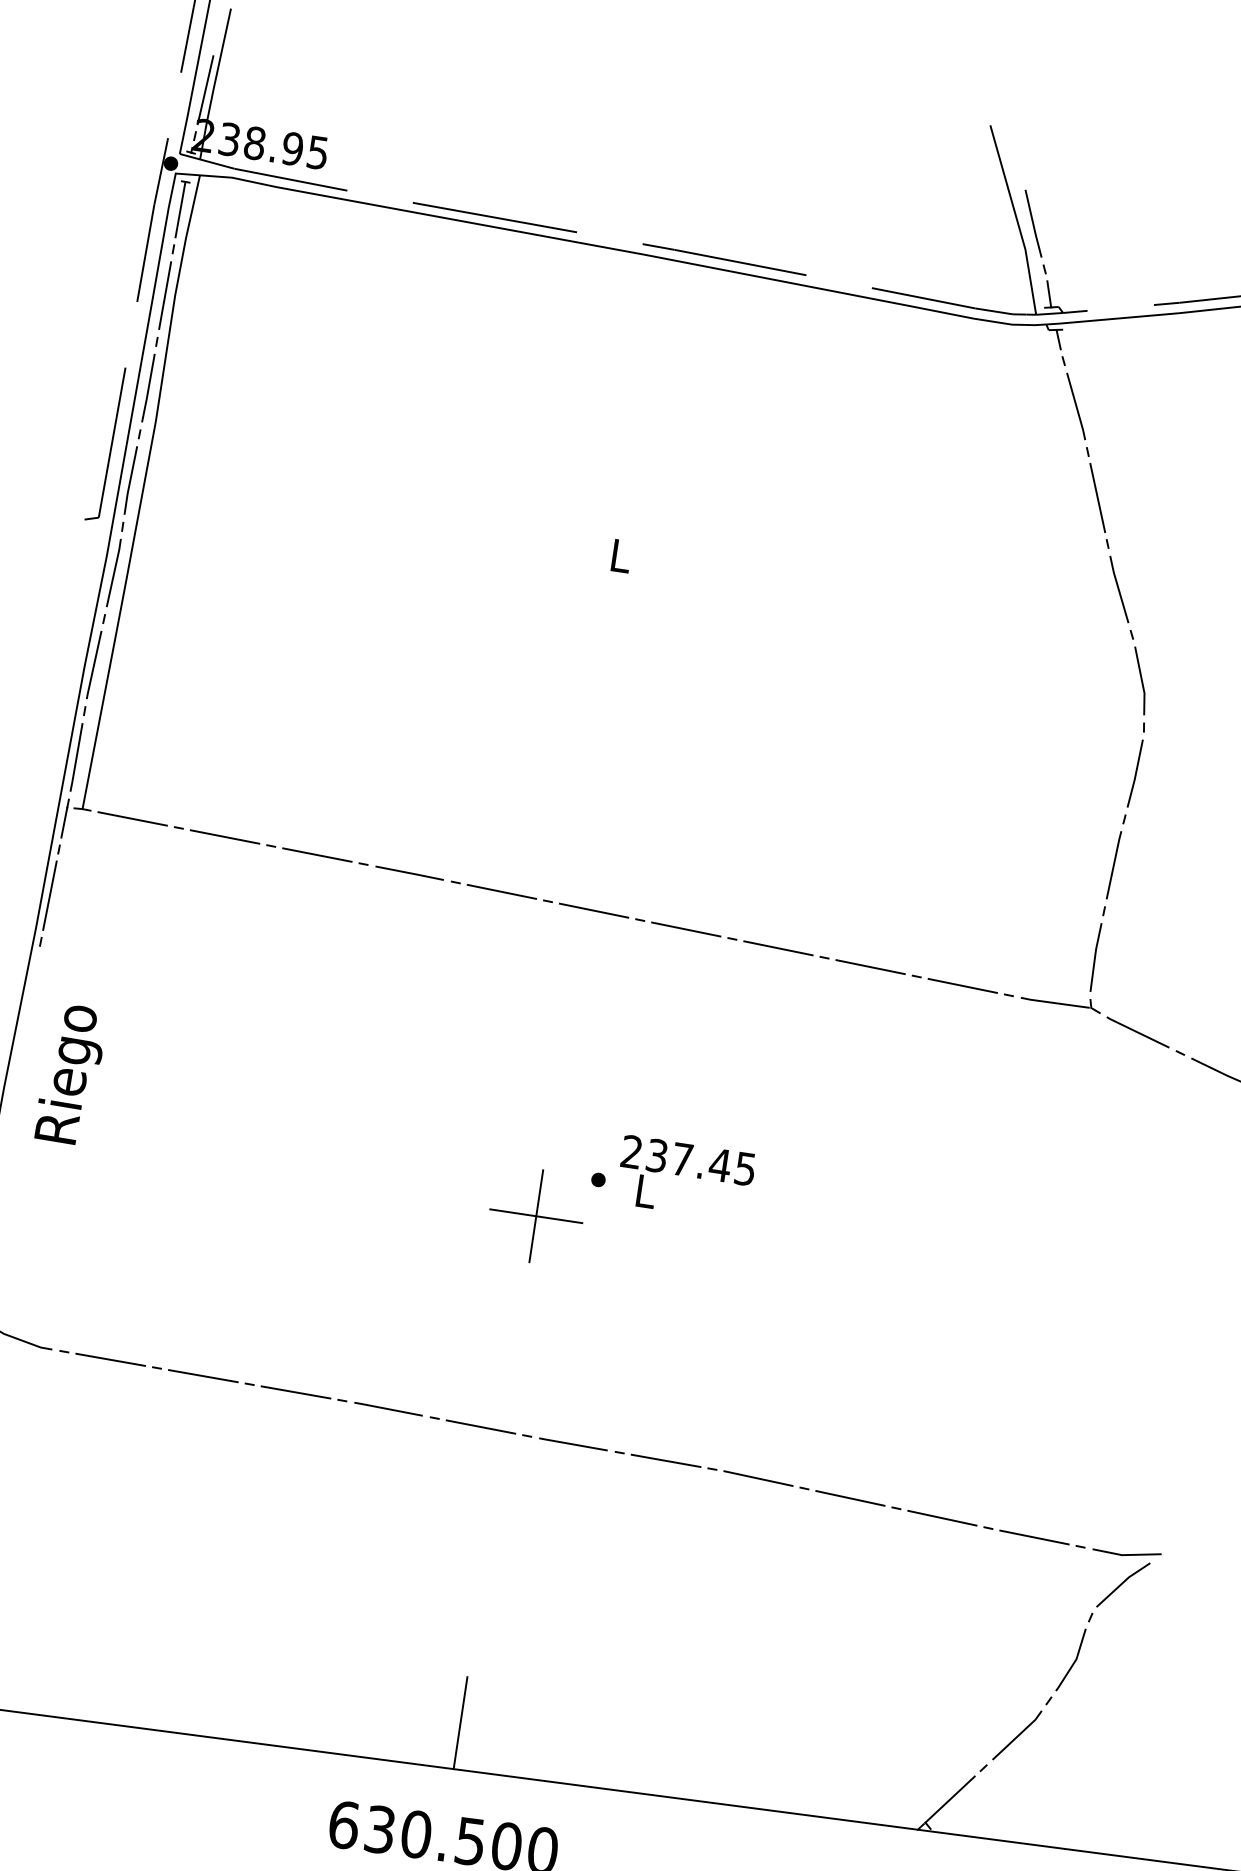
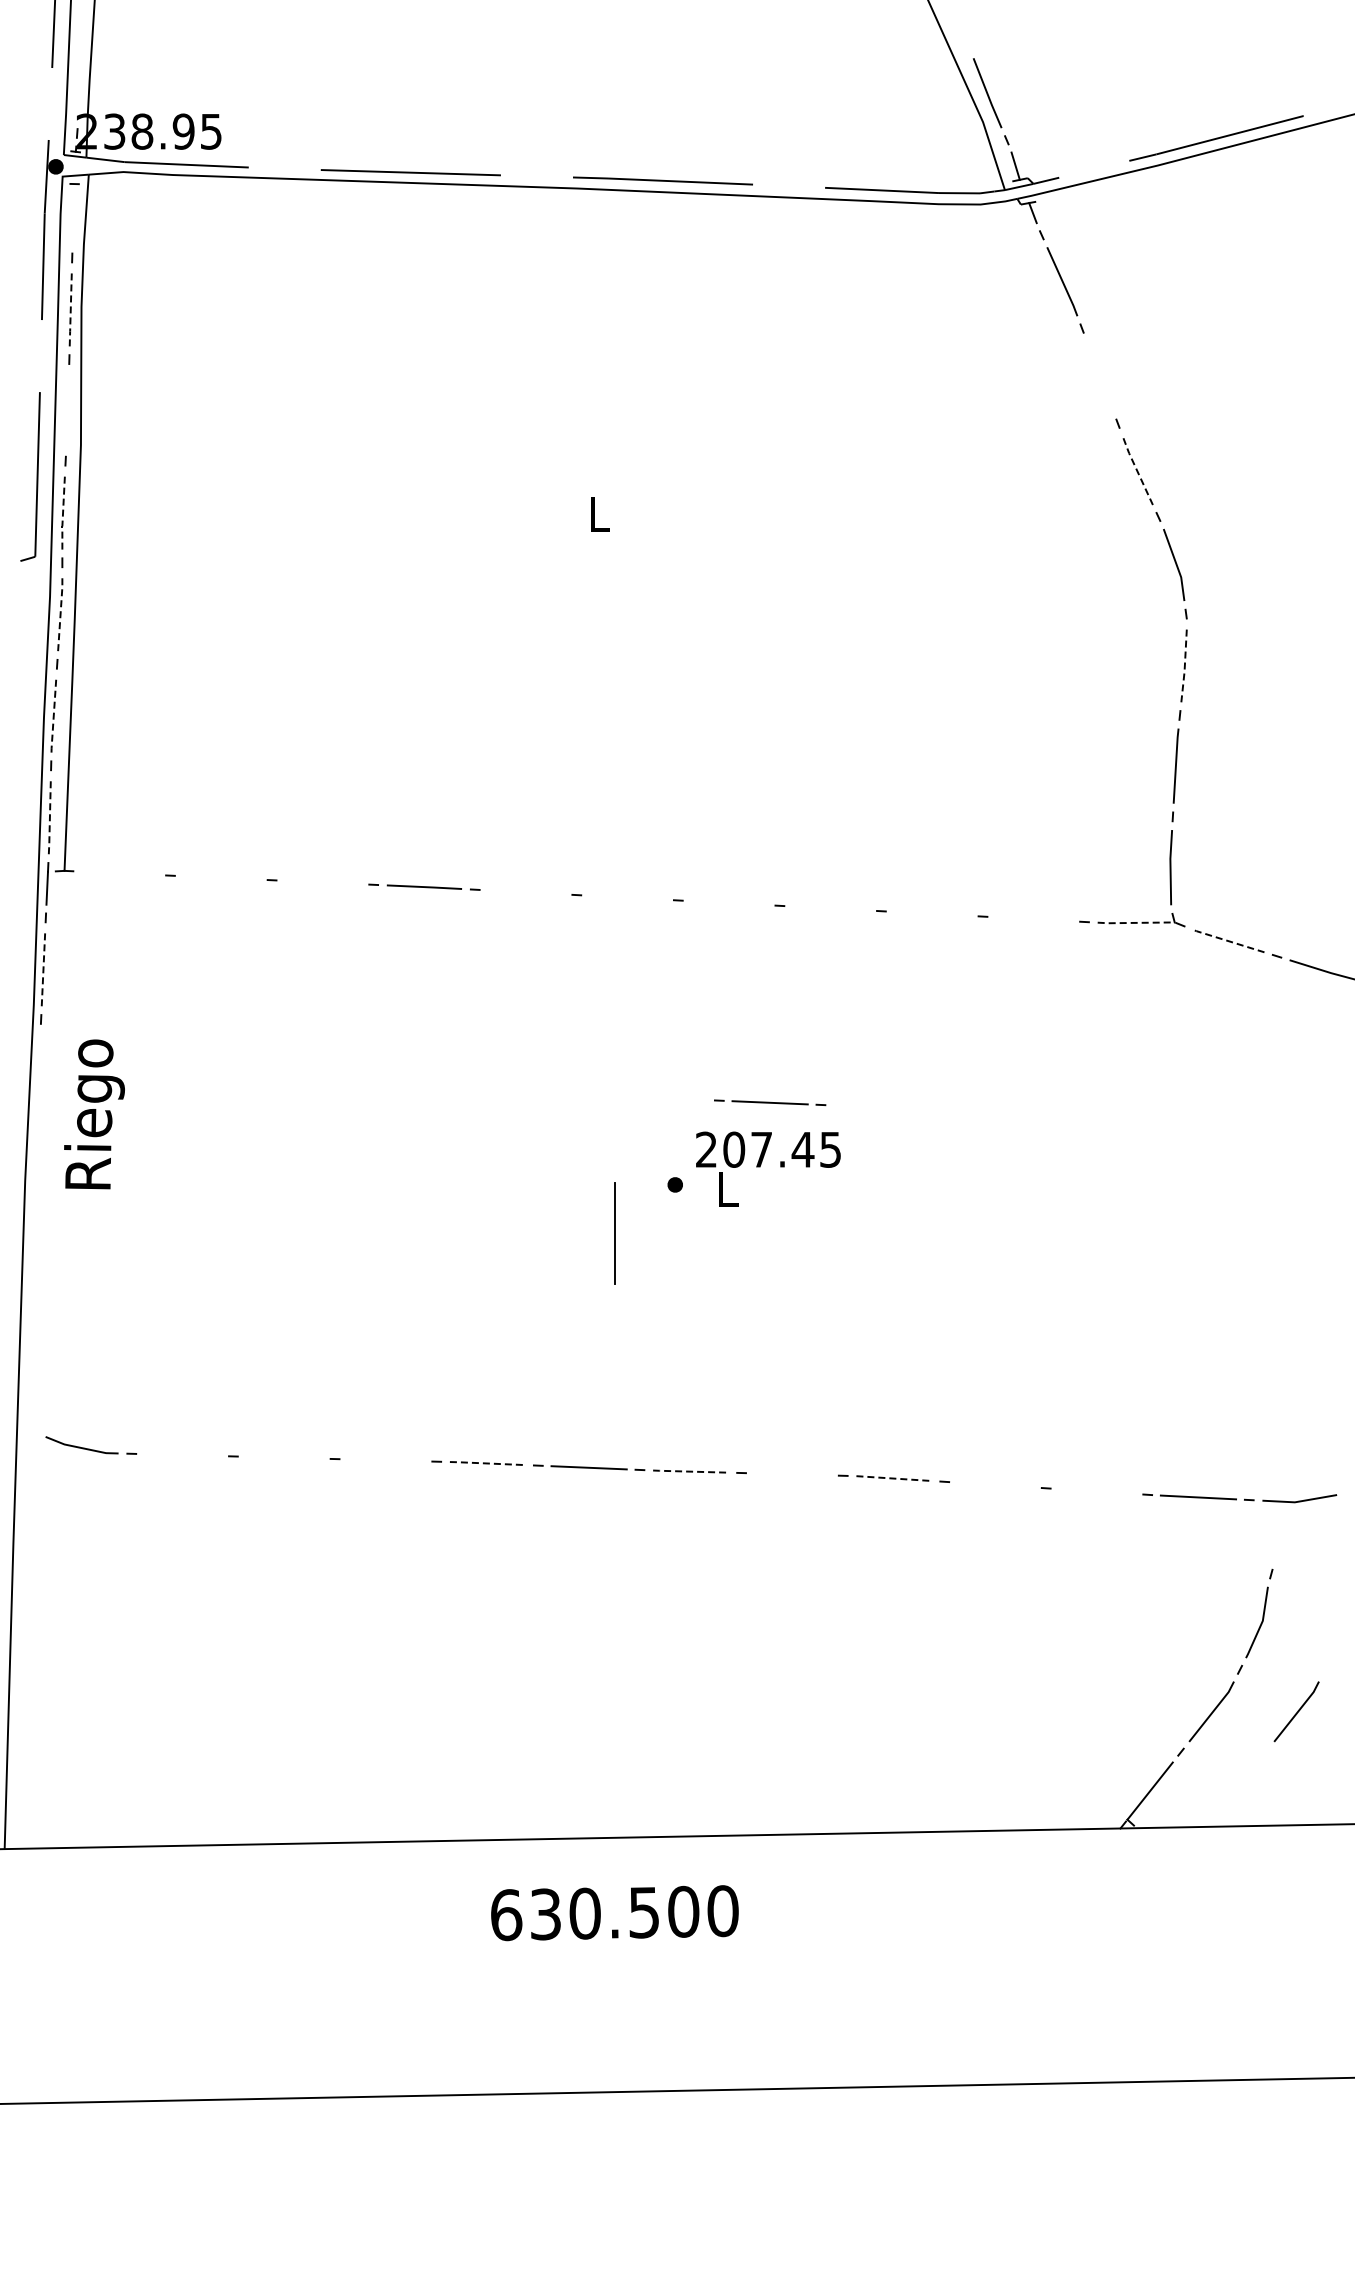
line: (205, 90) -> (81, 82), removed
line: (180, 209) -> (73, 214), removed
line: (164, 295) -> (70, 308), solid -> dashed
line: (148, 387) -> (67, 409), removed
line: (130, 481) -> (63, 512), solid -> dashed
line: (1097, 497) -> (1099, 375), removed
line: (114, 572) -> (60, 612), solid -> dashed
line: (1118, 588) -> (1136, 469), solid -> dashed
line: (93, 665) -> (53, 715), solid -> dashed
line: (76, 758) -> (49, 817), solid -> dashed
line: (1135, 773) -> (1184, 664), solid -> dashed
line: (132, 819) -> (119, 873), removed
line: (224, 836) -> (220, 877), removed
line: (317, 854) -> (322, 882), removed
line: (501, 891) -> (525, 892), removed
line: (49, 895) -> (43, 968), solid -> dashed
line: (594, 910) -> (627, 897), removed
line: (685, 929) -> (728, 903), removed
line: (778, 948) -> (830, 908), removed
line: (870, 966) -> (931, 913), removed
line: (962, 986) -> (1033, 919), removed
line: (1055, 1002) -> (1135, 922), solid -> dashed
line: (1137, 1031) -> (1227, 940), solid -> dashed
text: (70, 1074) -> (94, 1114), moved
line: (696, 1117) -> (770, 1102), added
text: (657, 1155) -> (734, 1149), 237.45 -> 207.45
line: (536, 1216) -> (614, 1233), removed
line: (110, 1360) -> (182, 1455), removed
line: (202, 1375) -> (283, 1457), removed
line: (295, 1392) -> (385, 1460), removed
line: (387, 1409) -> (486, 1463), solid -> dashed
line: (572, 1444) -> (689, 1471), solid -> dashed
line: (666, 1460) -> (792, 1474), removed
line: (758, 1478) -> (894, 1478), solid -> dashed
line: (850, 1497) -> (995, 1484), removed
line: (941, 1518) -> (1096, 1491), removed
line: (1122, 1584) -> (1300, 1533), removed
line: (460, 1723) -> (614, 1787), removed
line: (1095, 1746) -> (1297, 1711), added

